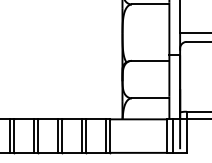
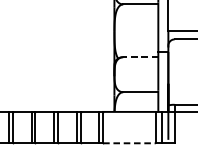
line: (150, 60) -> (140, 56), solid -> dashed
line: (139, 152) -> (130, 142), solid -> dashed

